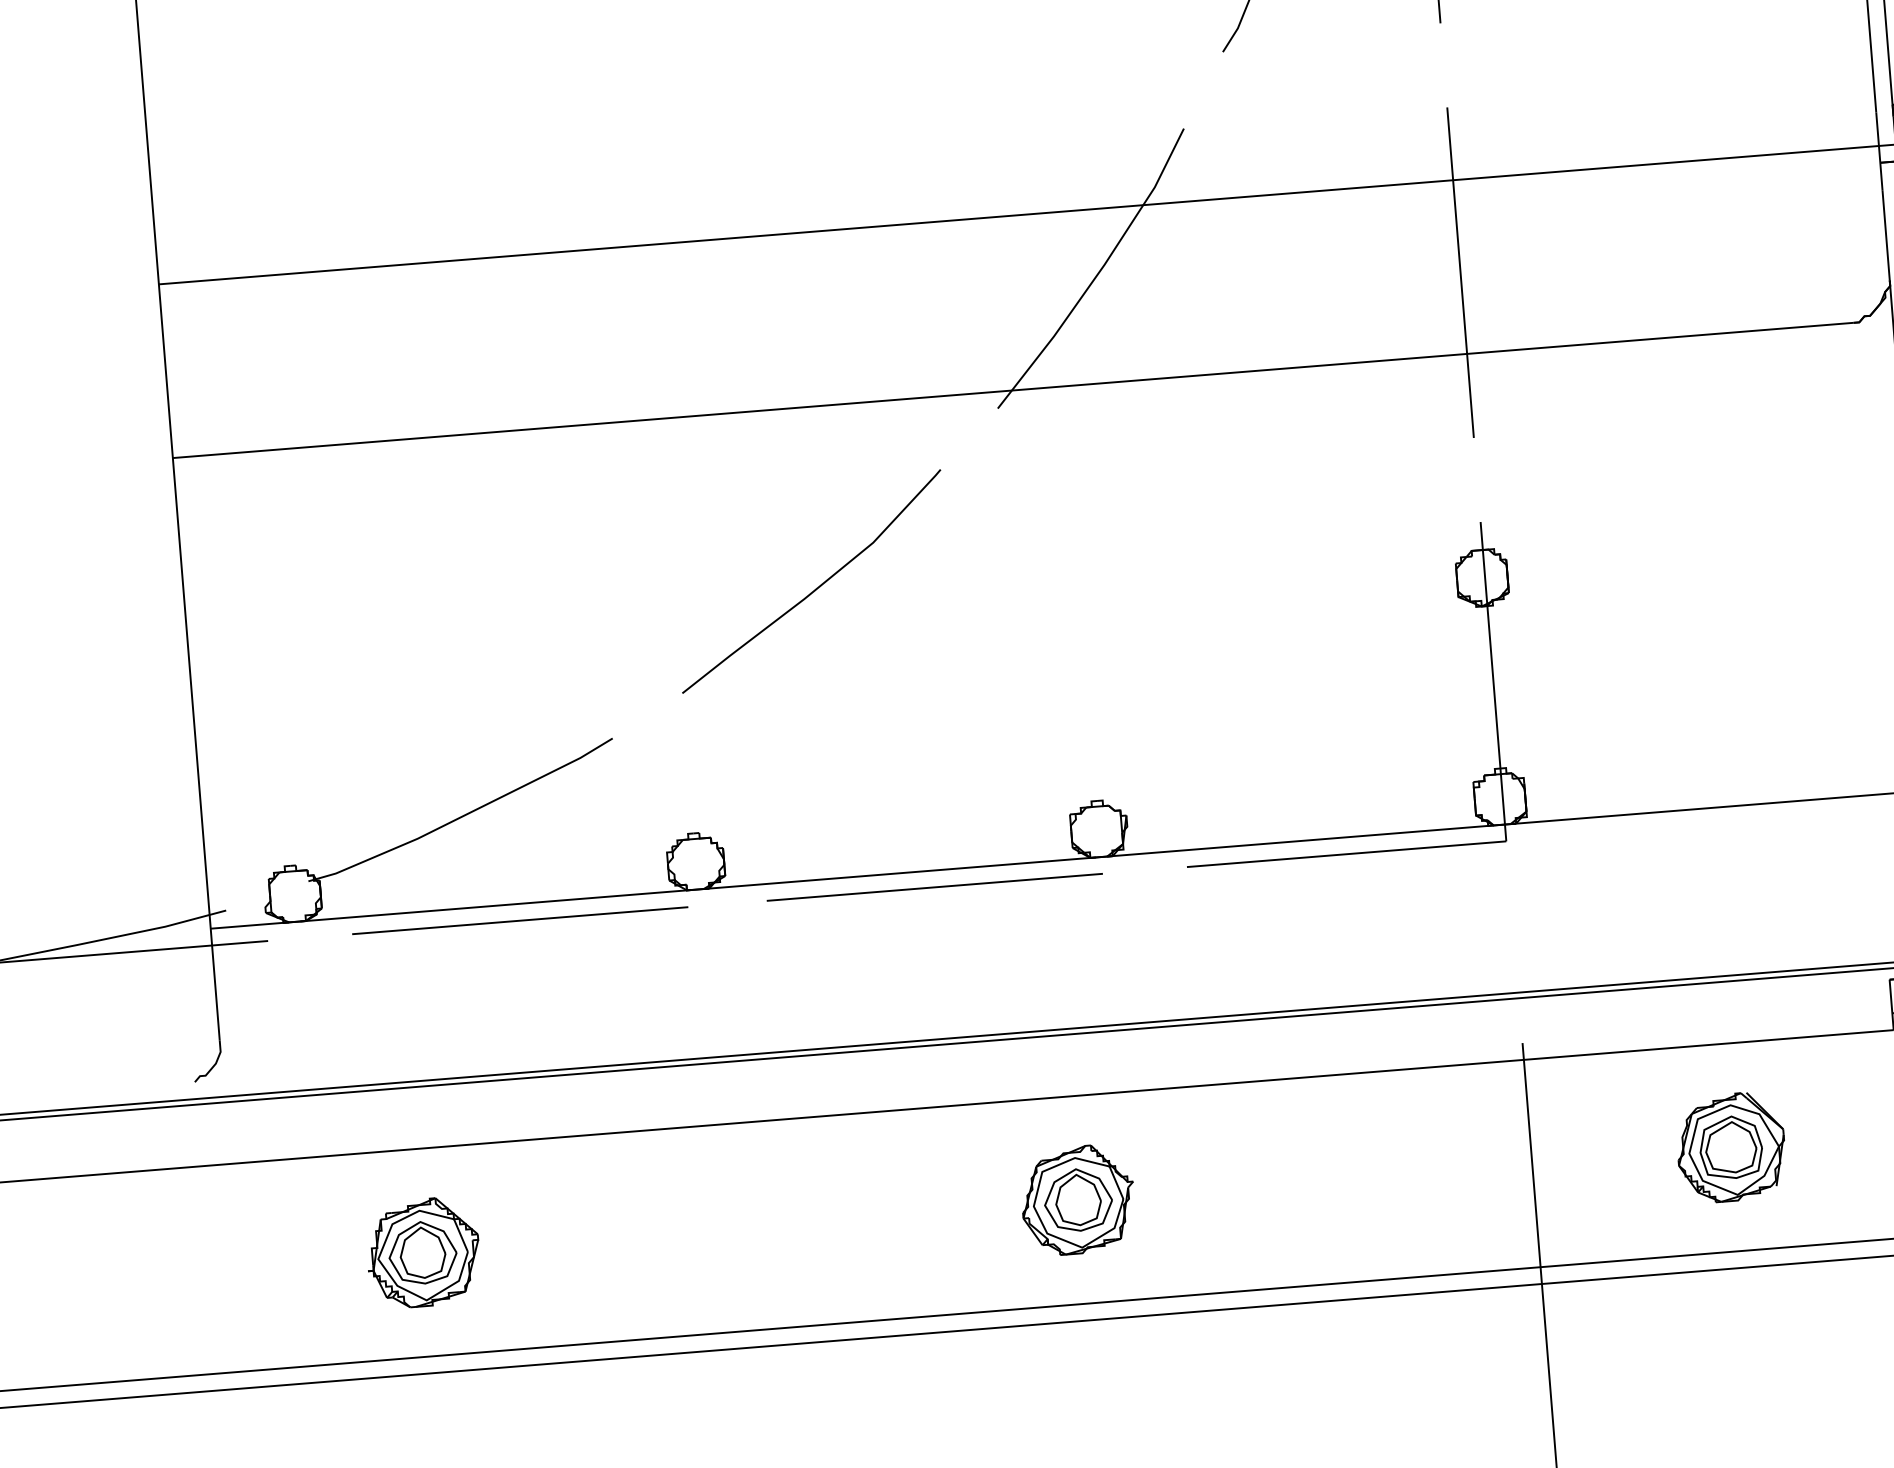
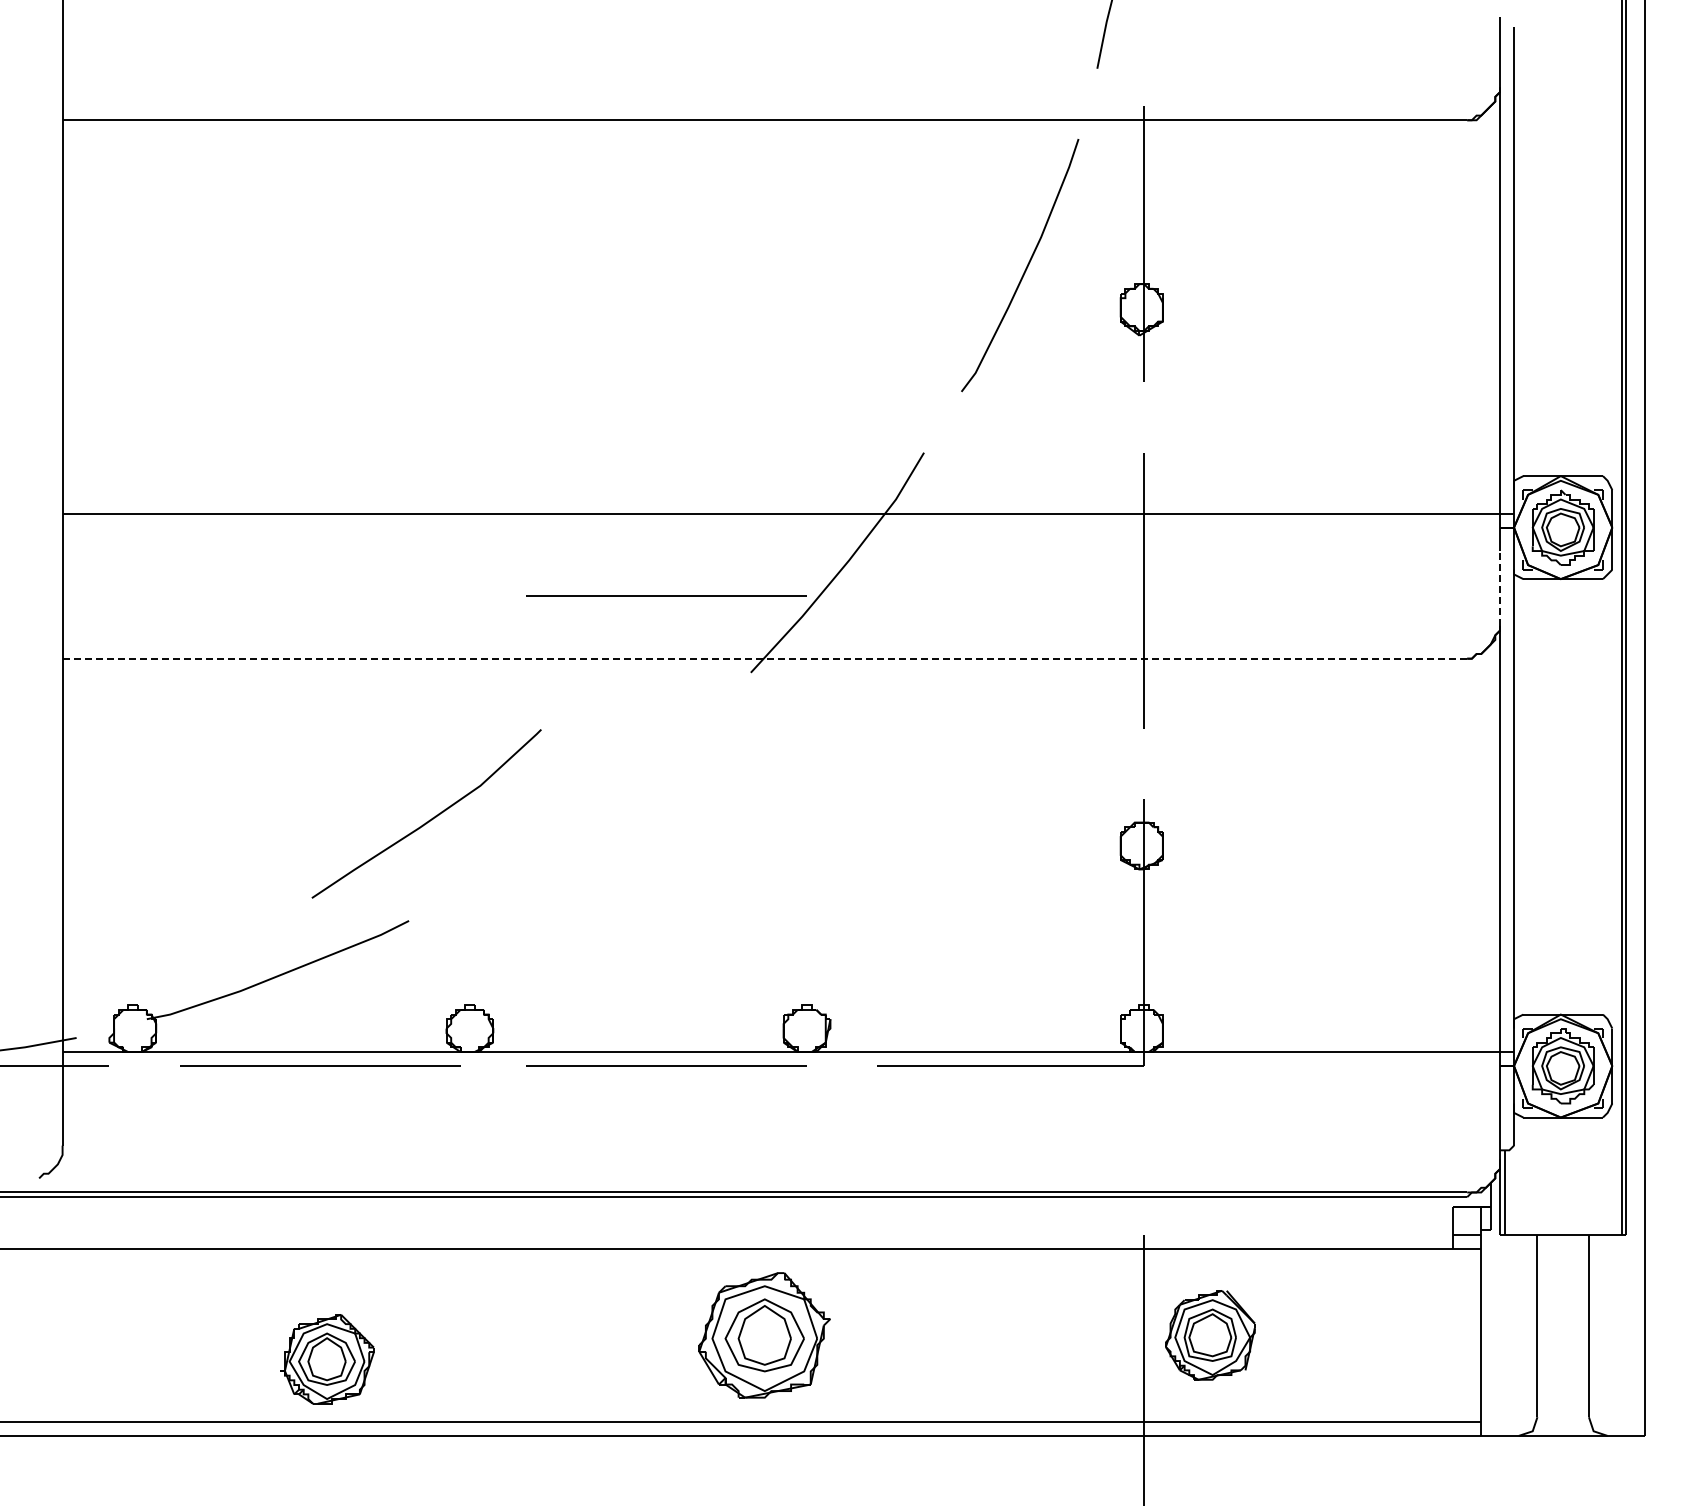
line: (1885, 234) -> (1499, 587), solid -> dashed
line: (889, 324) -> (666, 595), added
line: (1013, 390) -> (765, 658), solid -> dashed
curve: (815, 587) -> (429, 819), moved
part: (1731, 1147) -> (1210, 1335), moved
part: (1077, 1199) -> (764, 1334), size x1.4
part: (423, 1253) -> (327, 1359), moved

